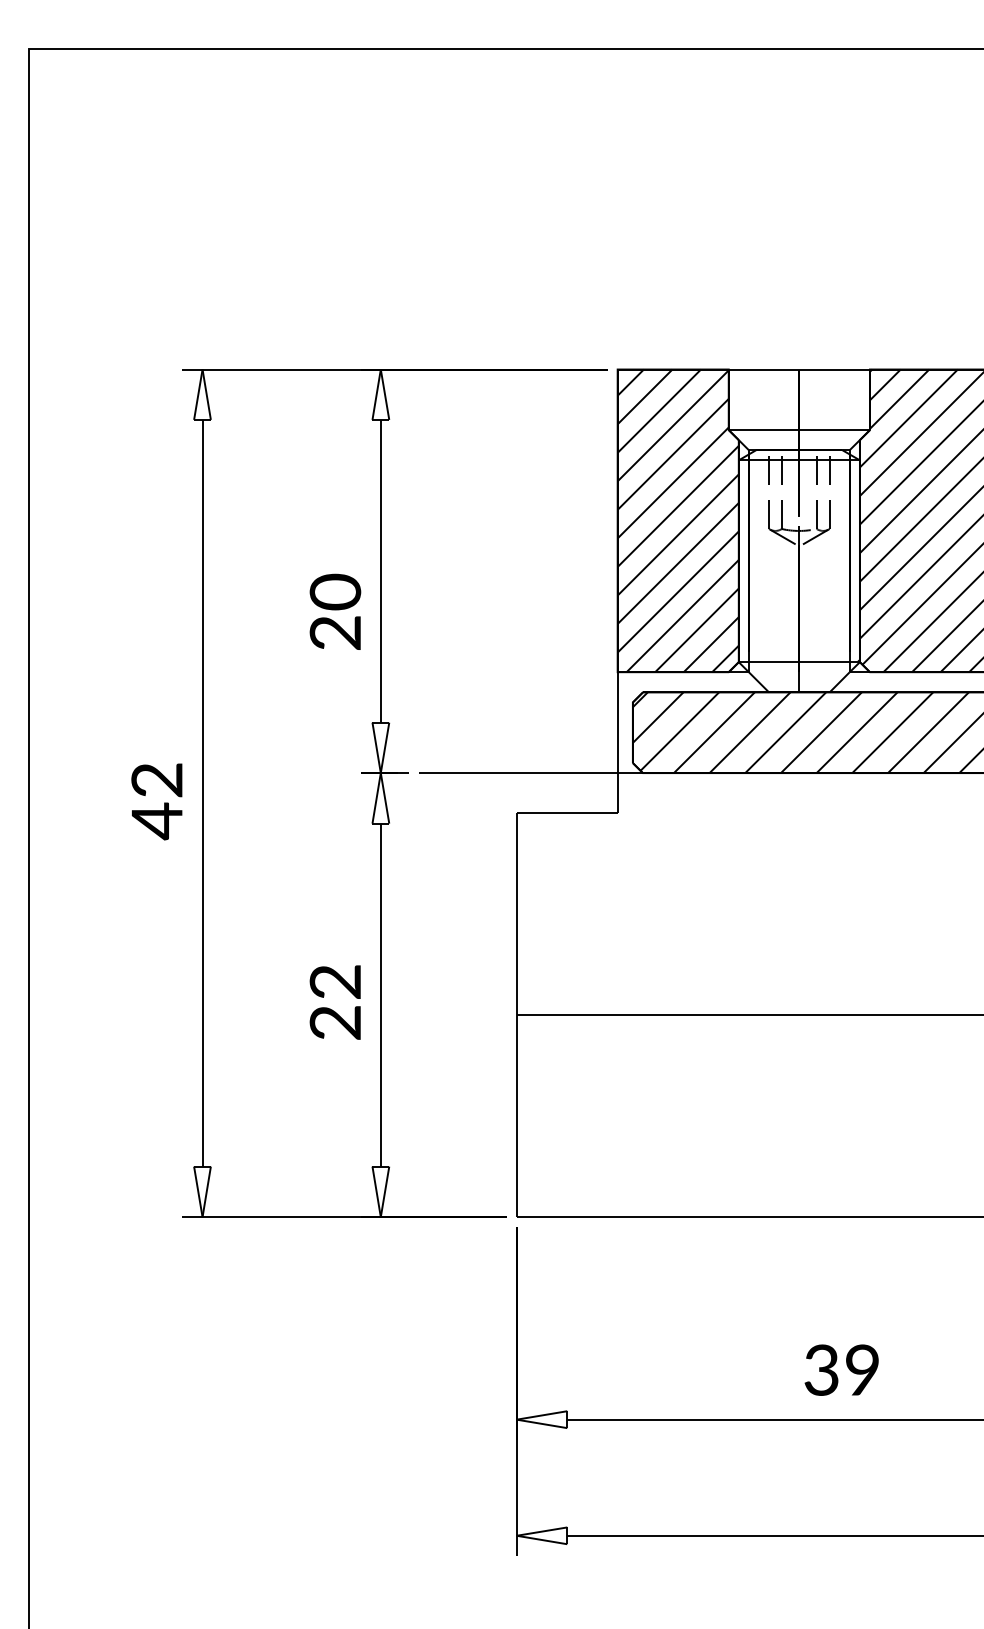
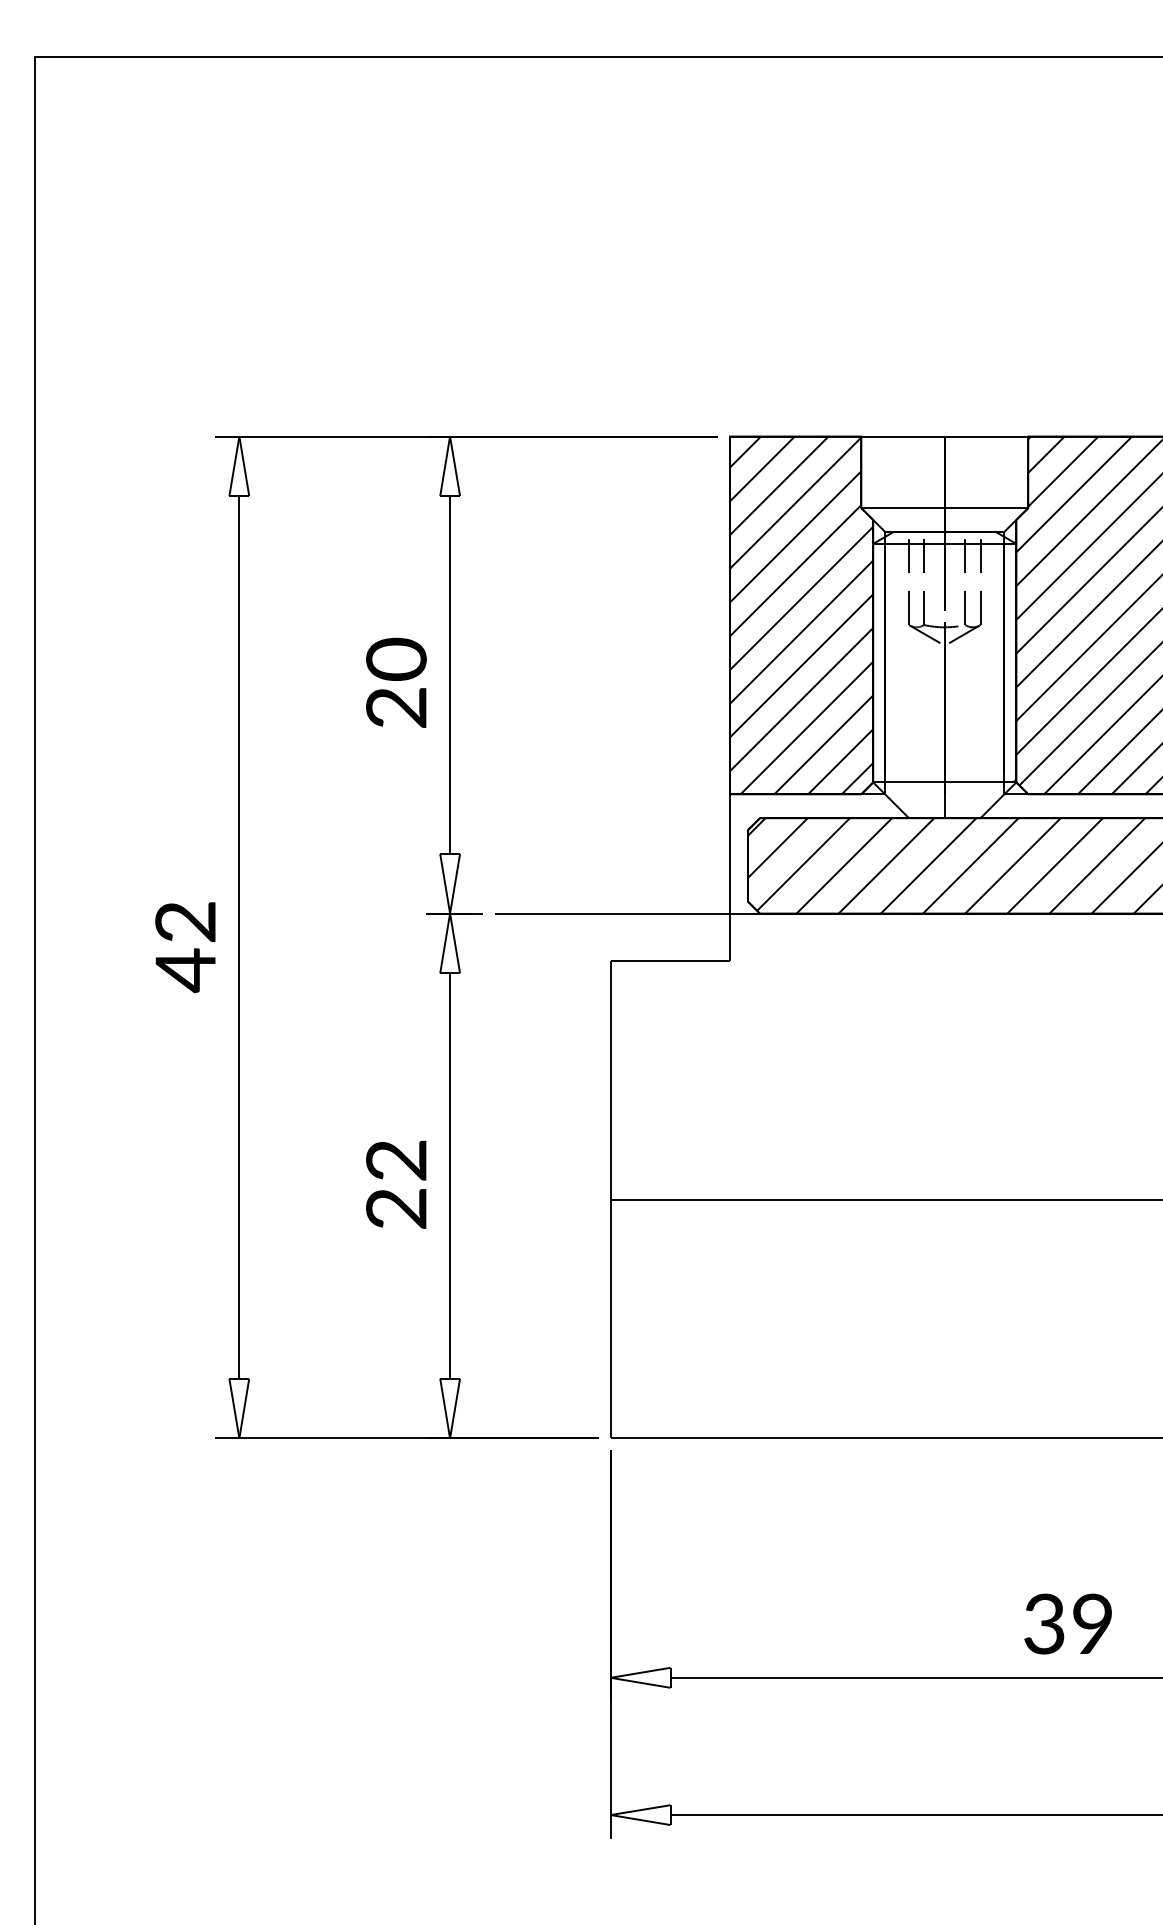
text: (335, 611) -> (396, 682), moved
text: (841, 1369) -> (1067, 1623), moved

